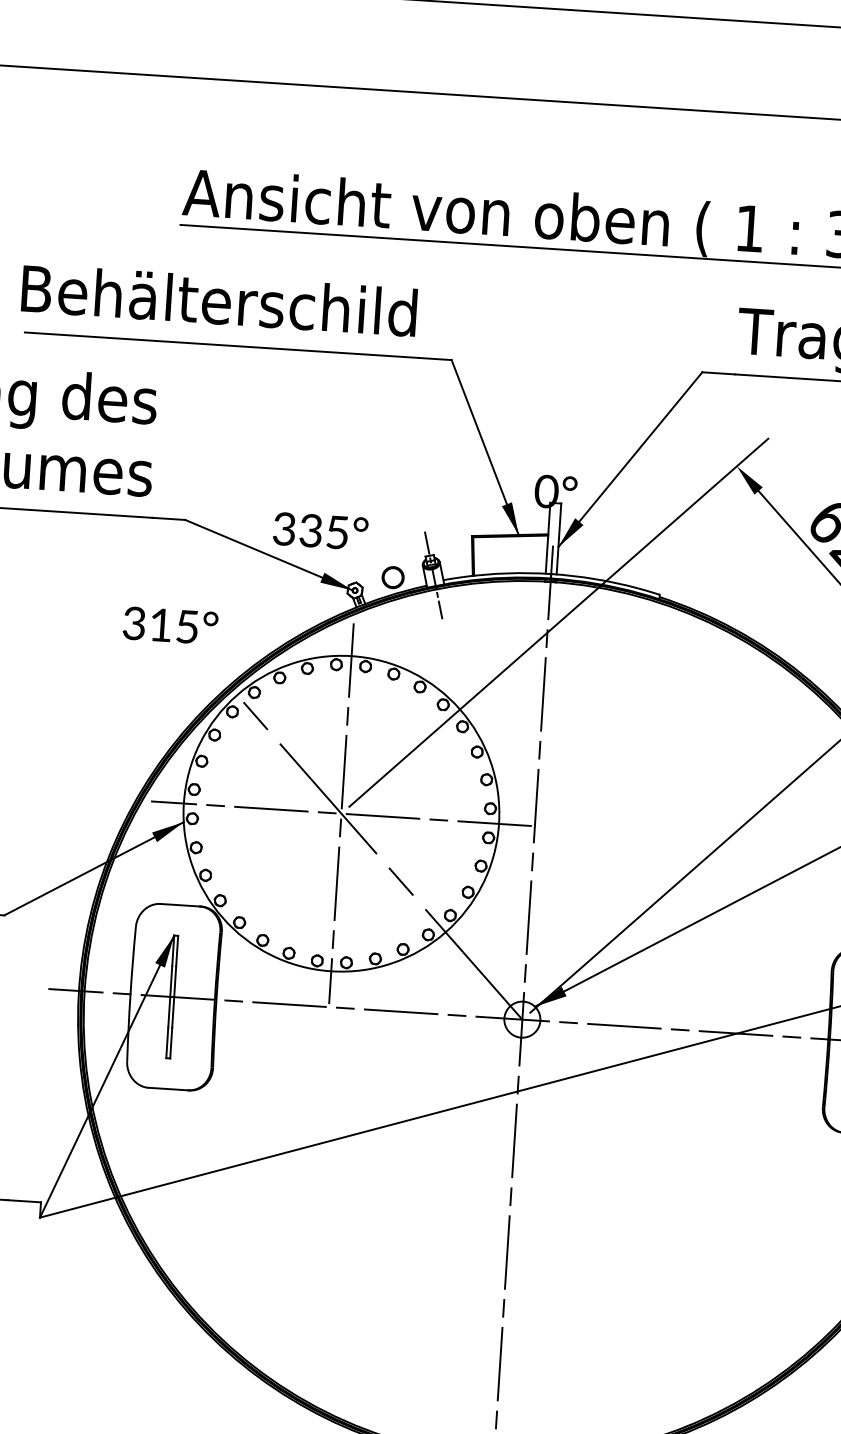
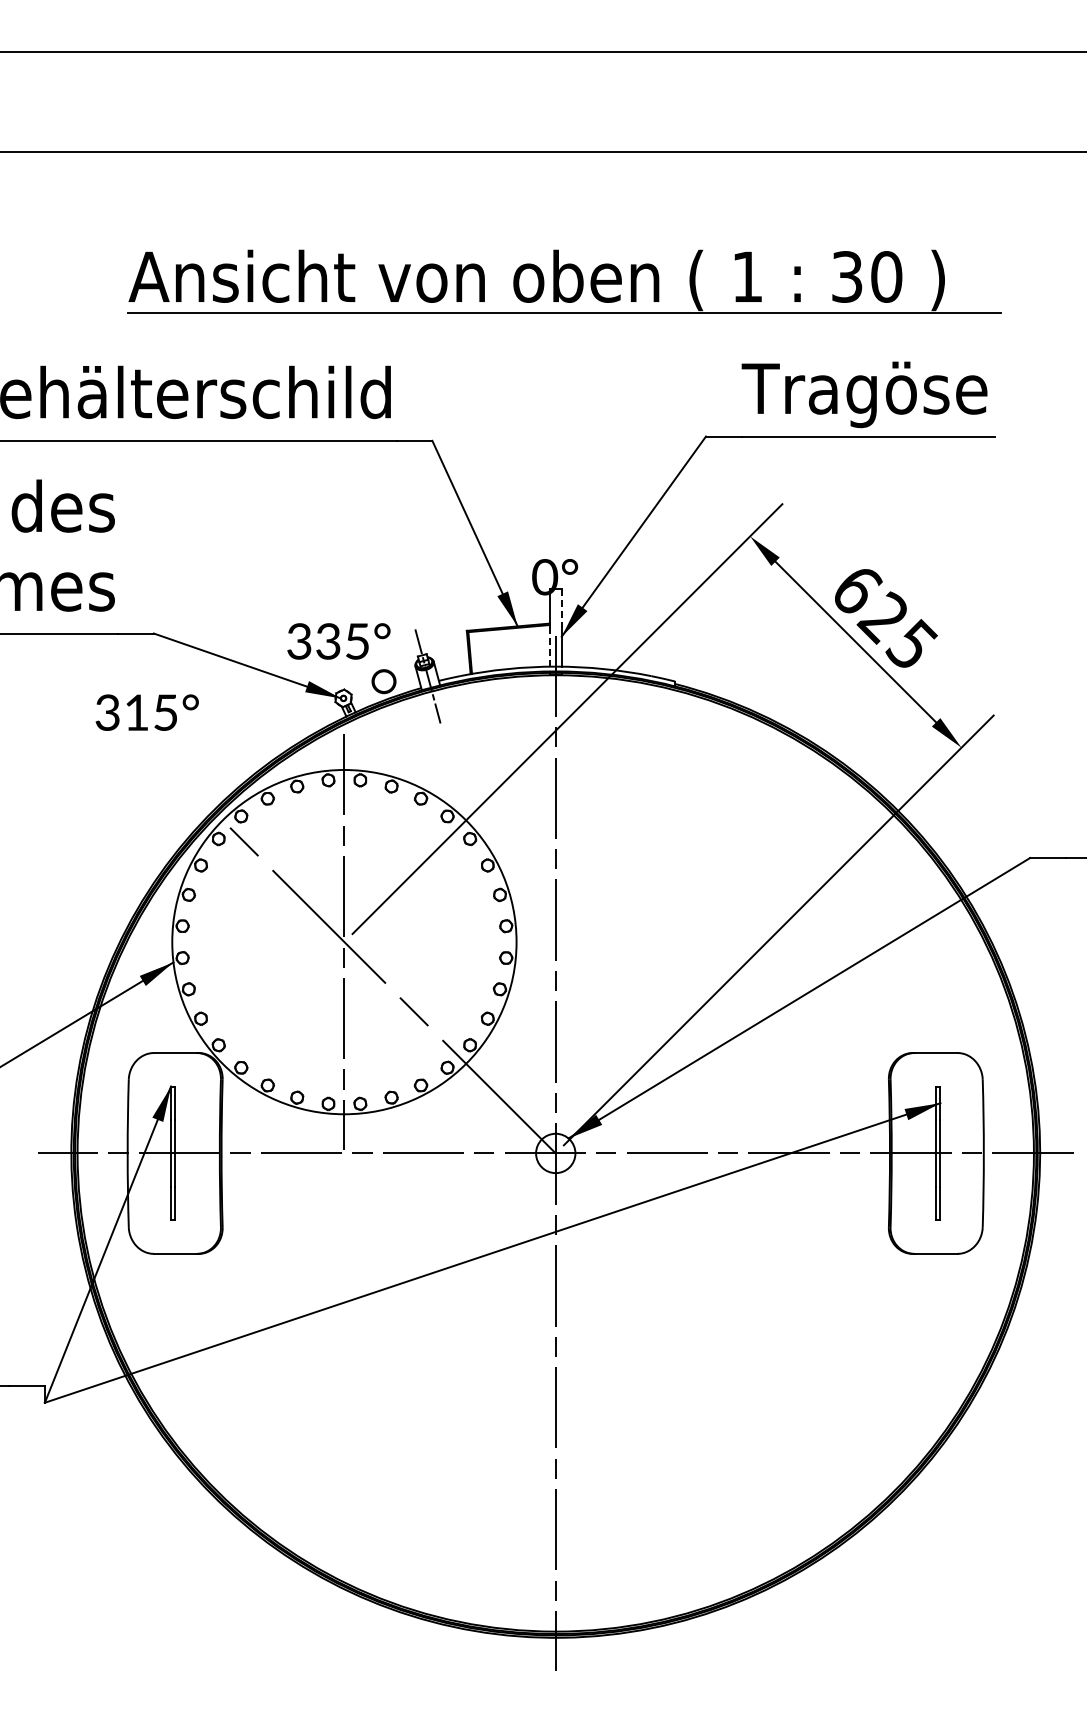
line: (559, 521) -> (561, 608), solid -> dashed
text: (320, 531) -> (338, 641), moved
line: (546, 556) -> (549, 647), solid -> dashed
text: (169, 625) -> (146, 712), moved
line: (341, 814) -> (344, 942), removed

